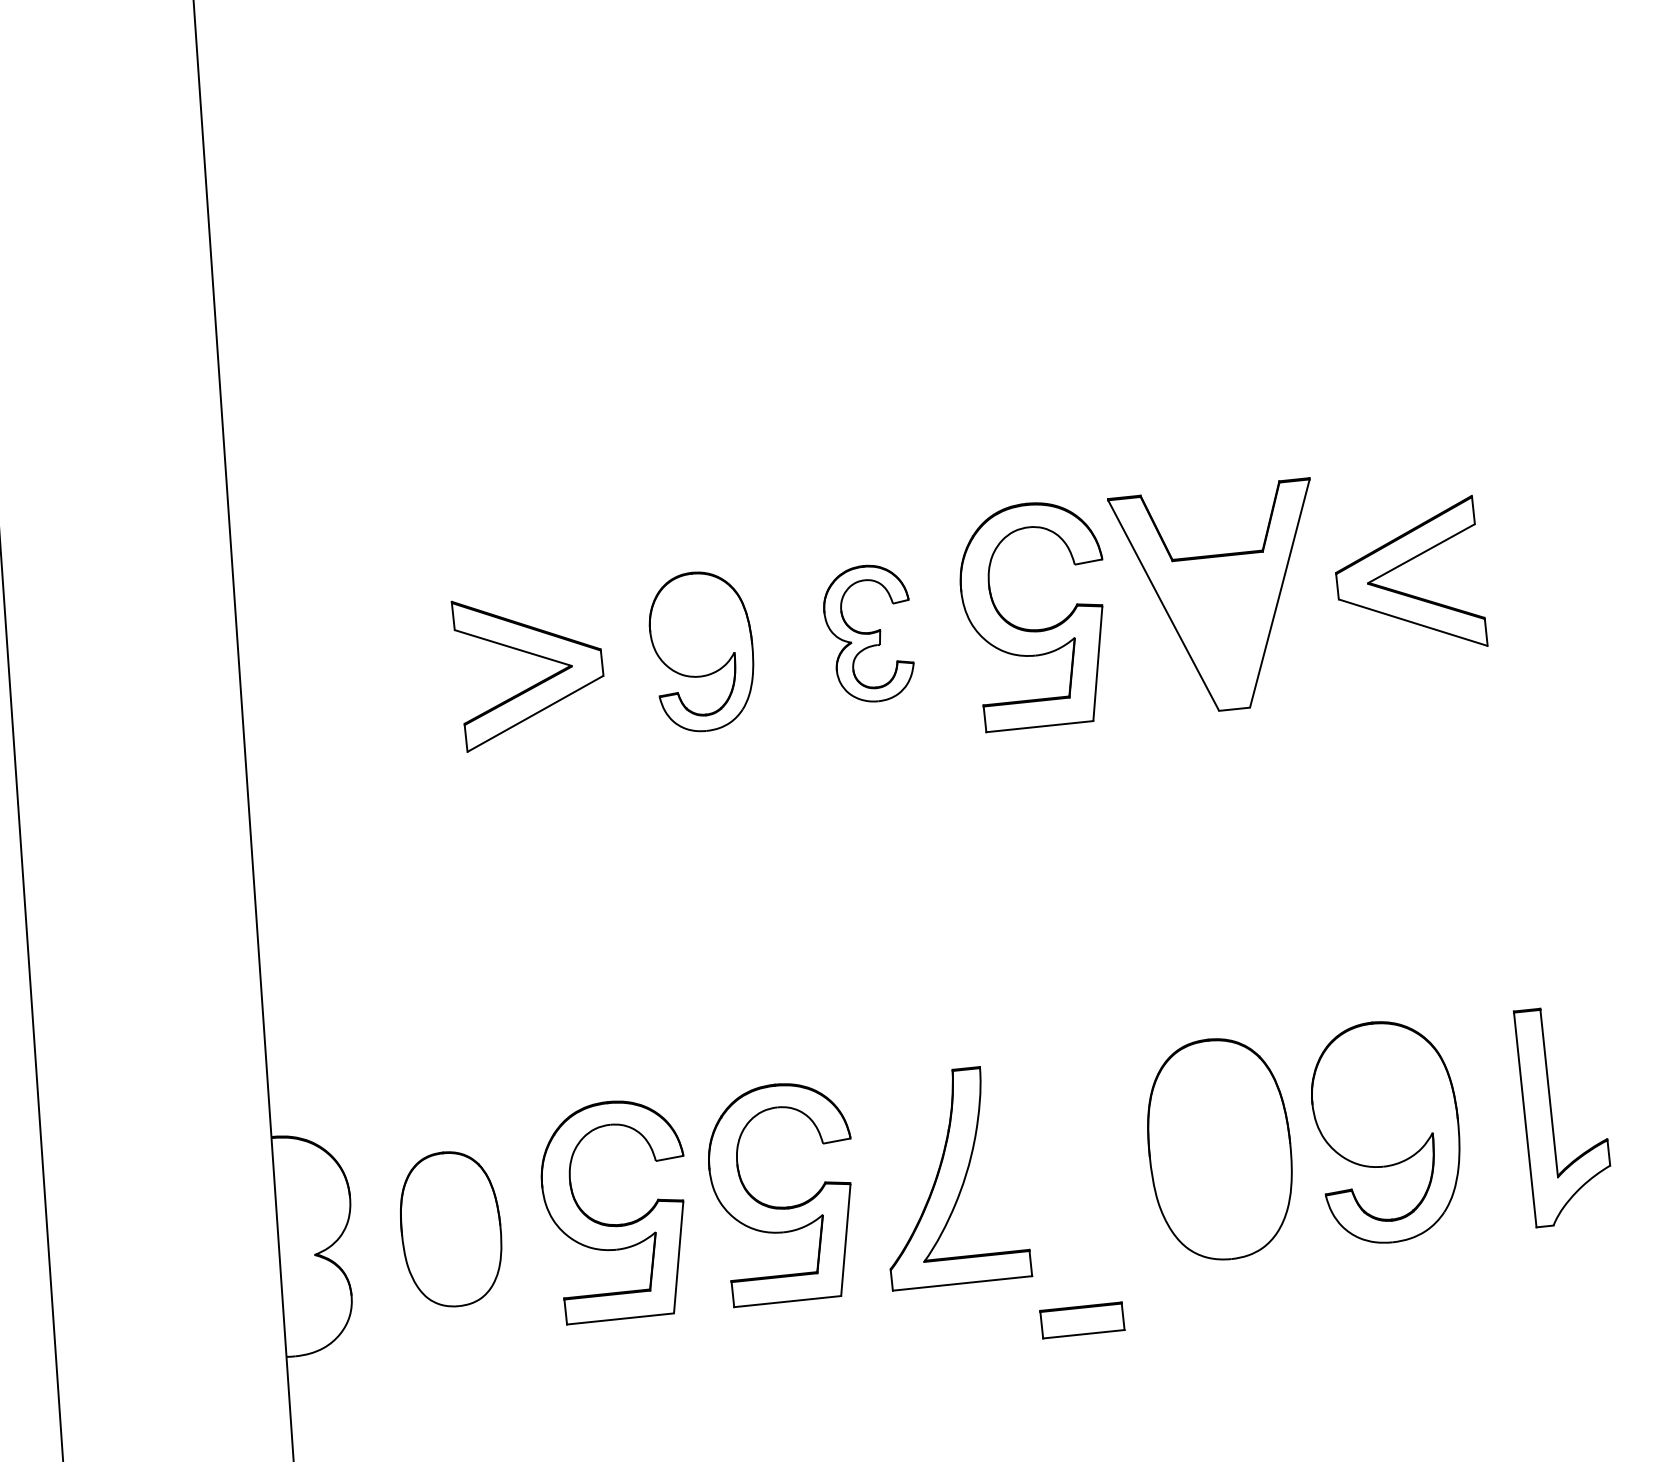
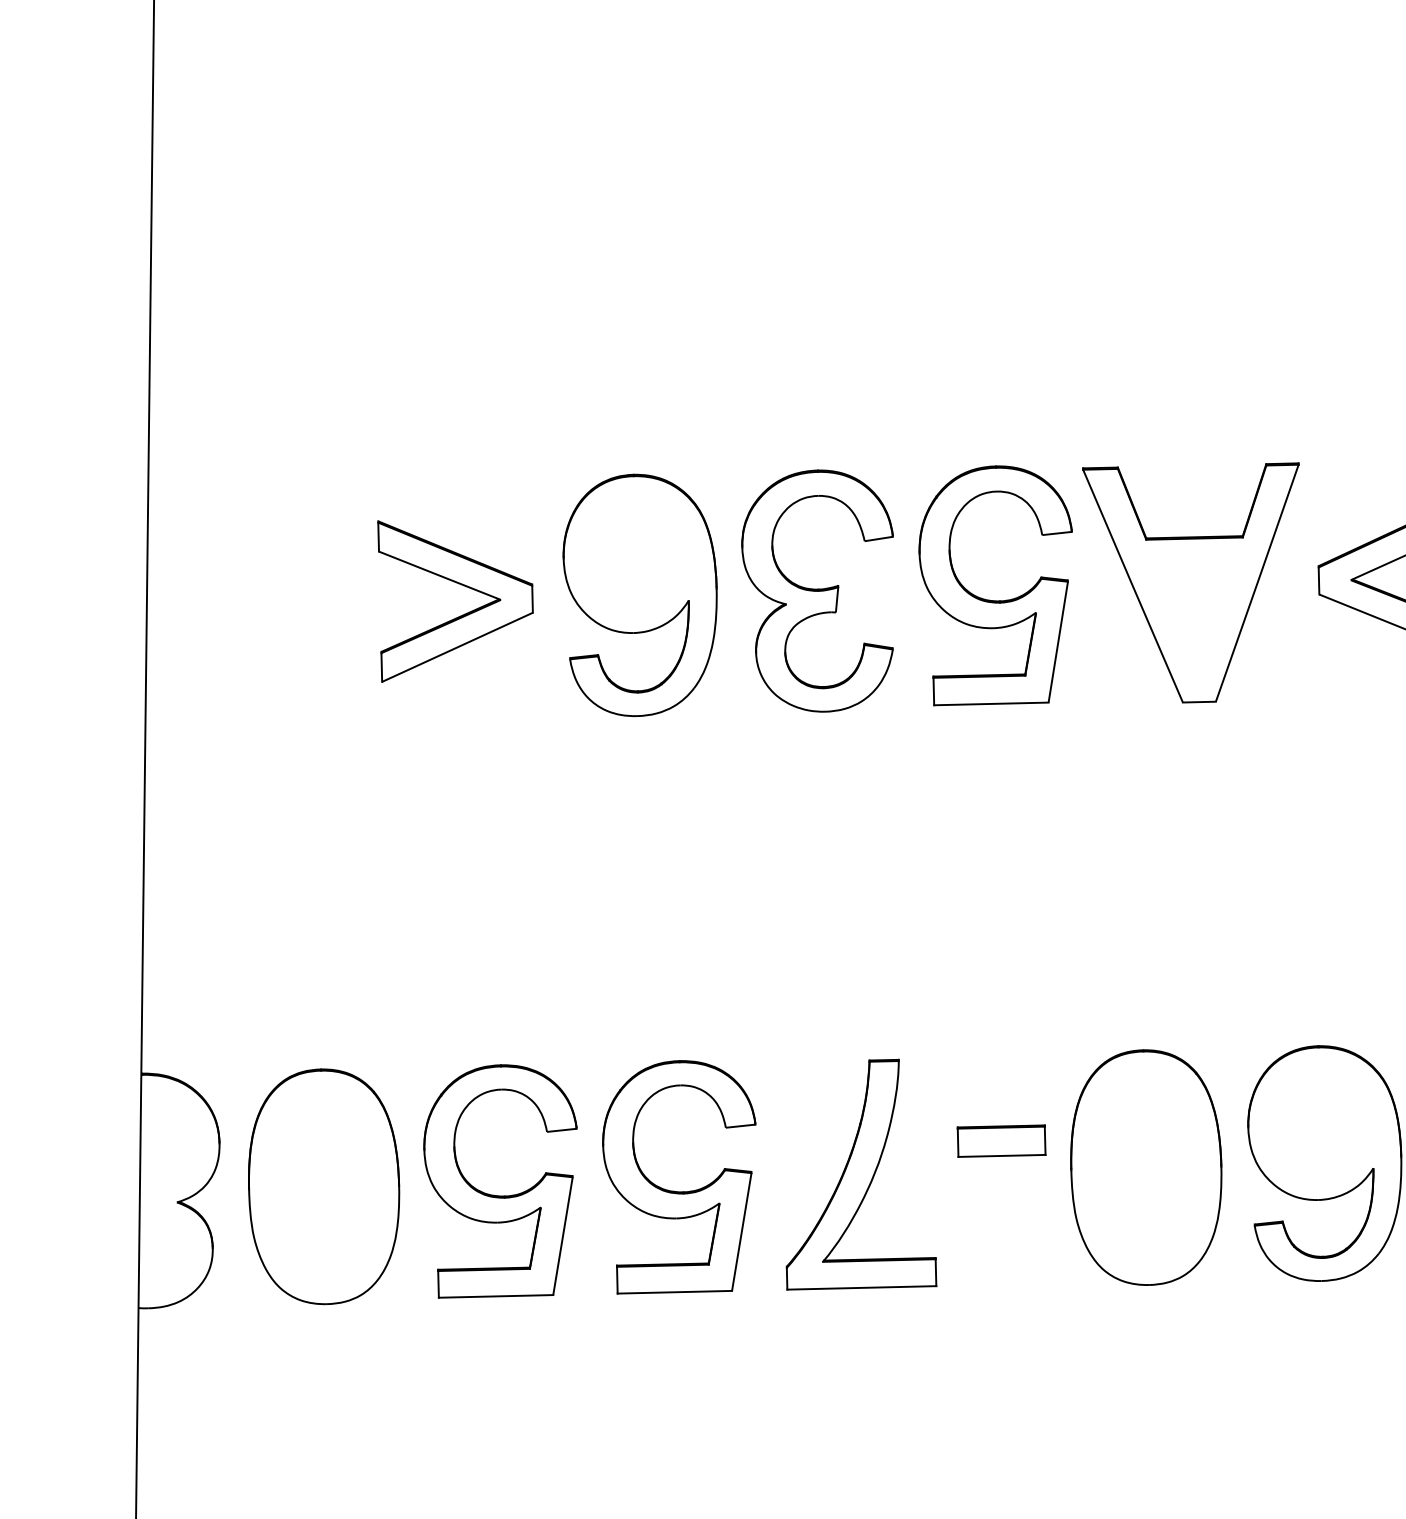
part: (868, 633) -> (817, 590), size x1.67
part: (701, 651) -> (638, 595), size x1.43
part: (450, 1229) -> (323, 1187), size x1.43
part: (1082, 1320) -> (1001, 1141), moved

